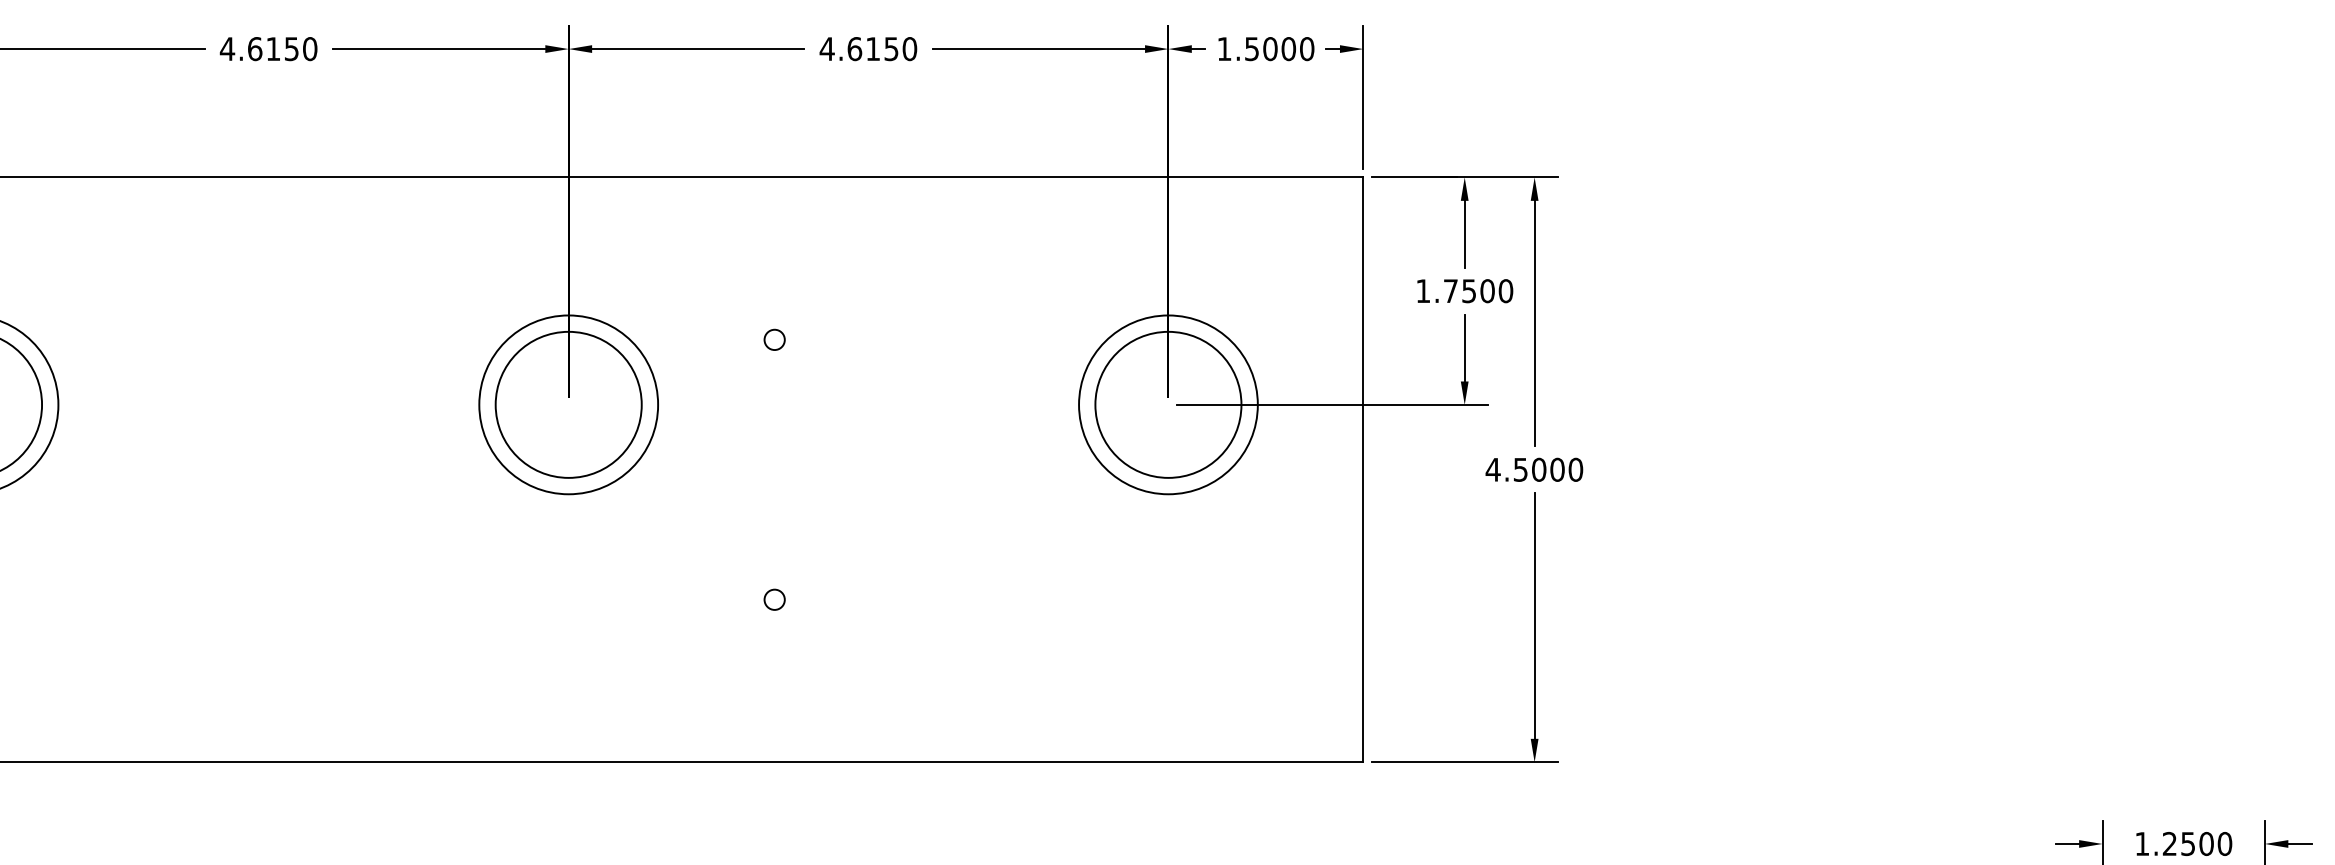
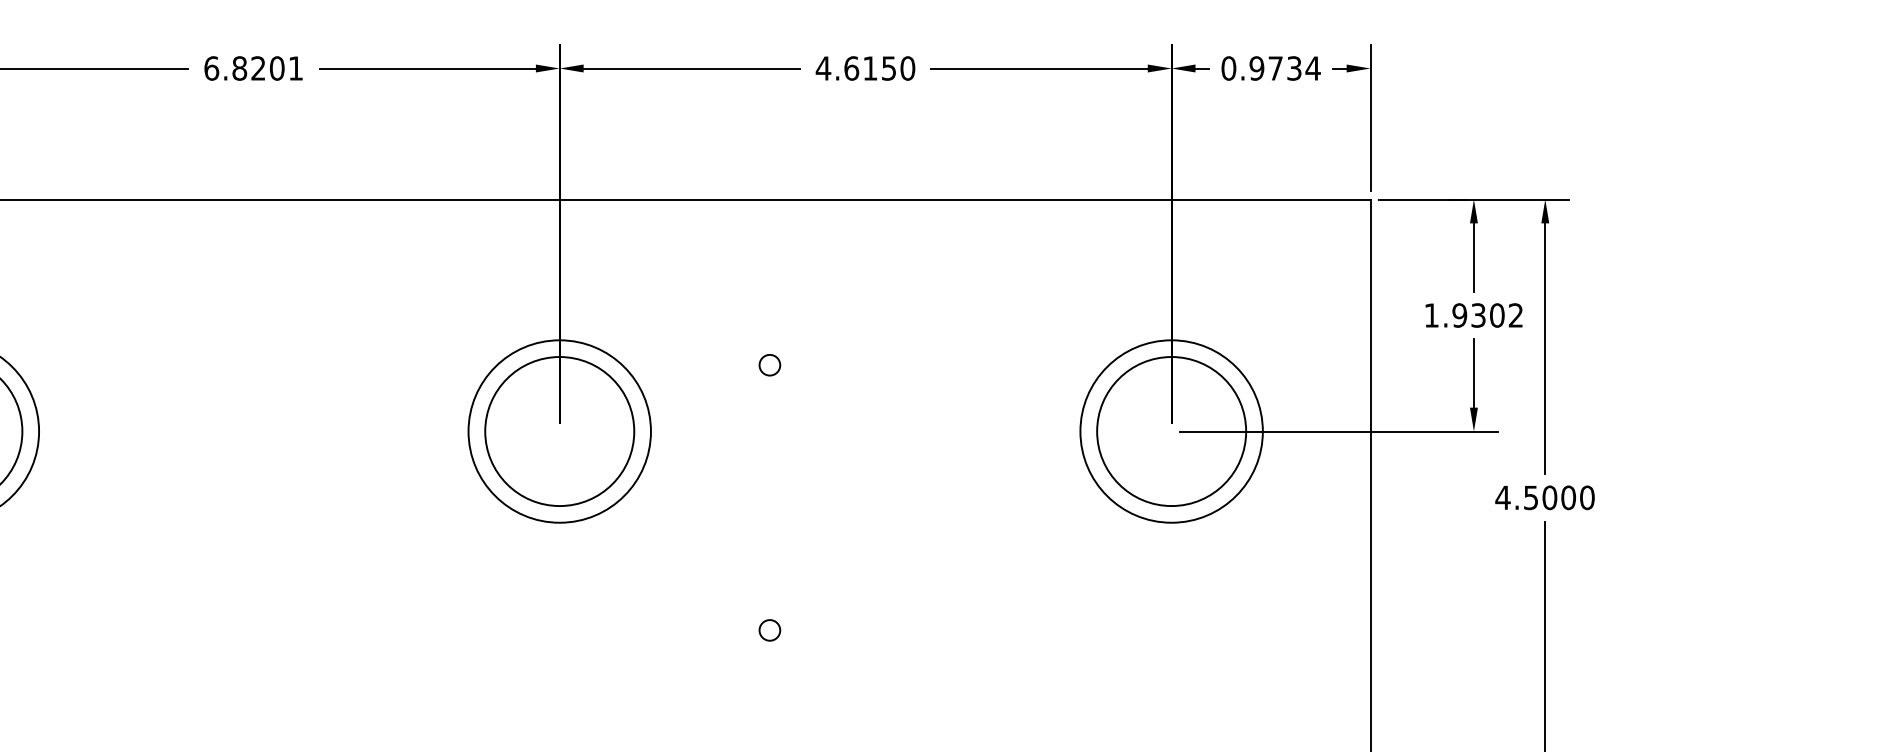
text: (268, 49) -> (253, 68), 4.6150 -> 6.8201
text: (1265, 49) -> (1270, 68), 1.5000 -> 0.9734
text: (1478, 291) -> (1488, 315), 1.7500 -> 1.9302

